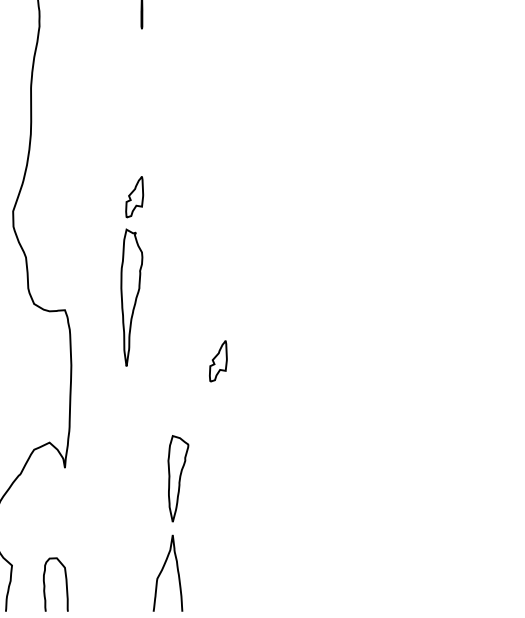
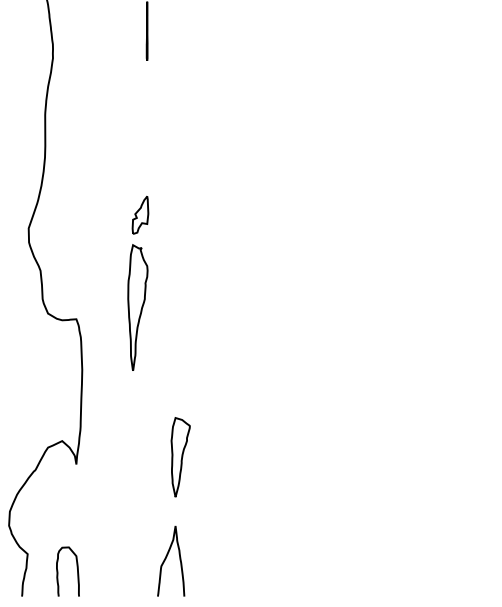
part: (218, 360) -> (217, 365), removed
part: (178, 478) -> (180, 457), moved

